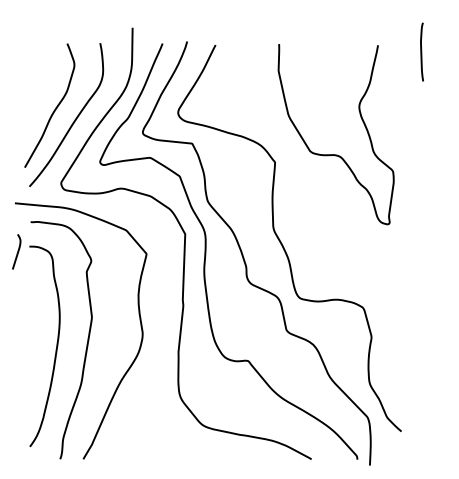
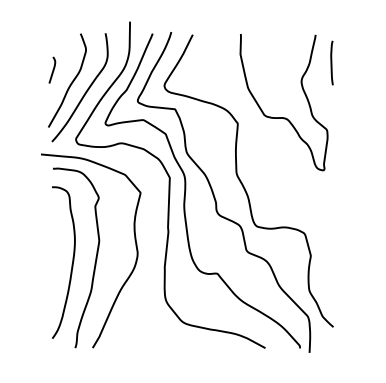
line: (421, 51) -> (331, 62), moved
curve: (16, 250) -> (52, 69), moved

